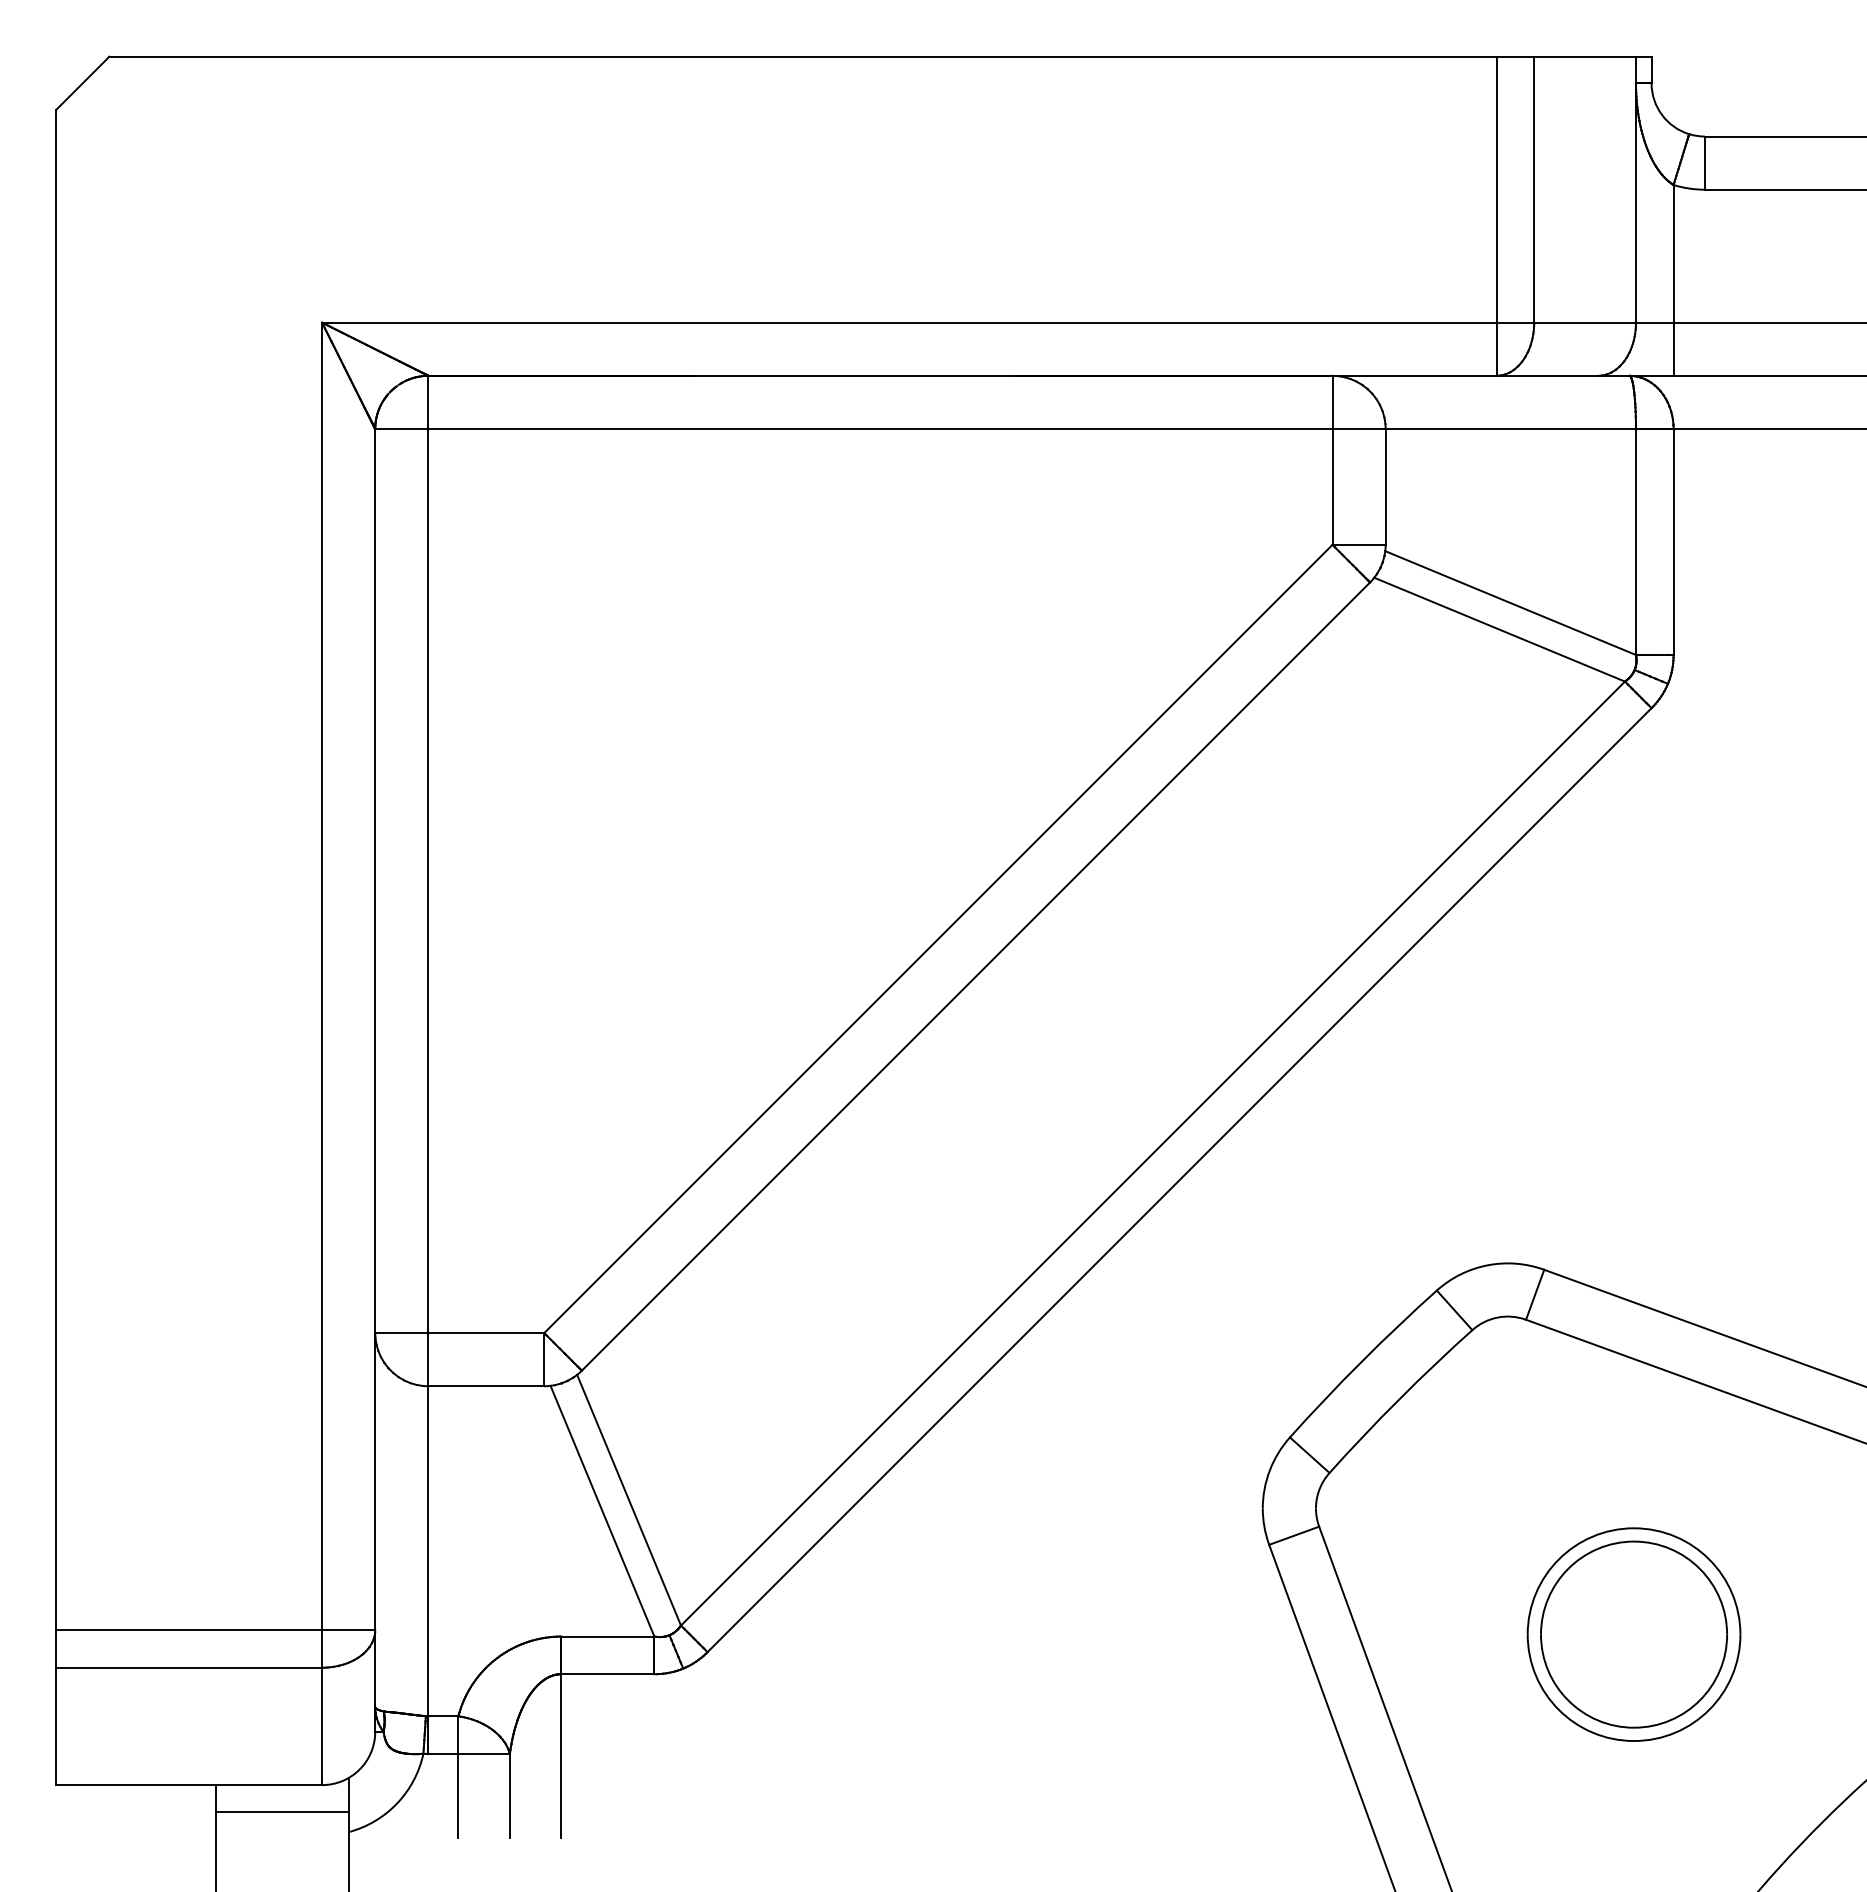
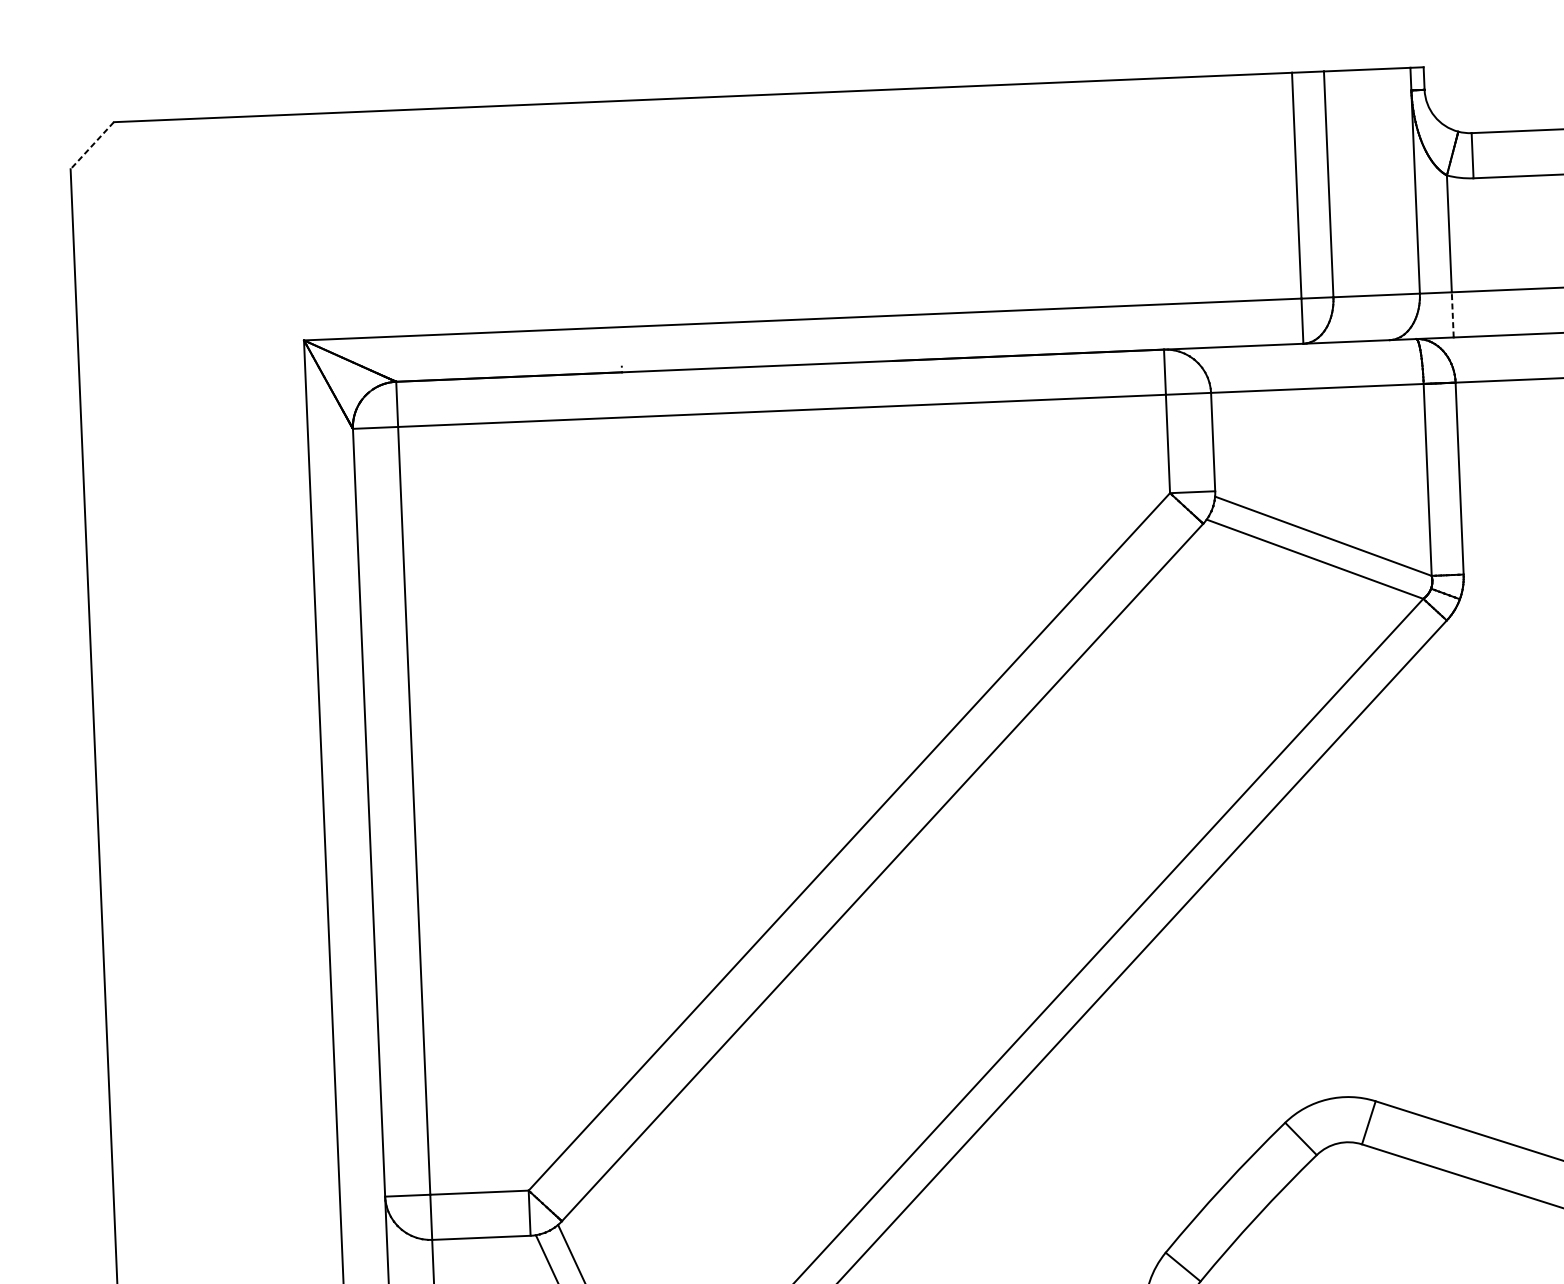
line: (82, 83) -> (92, 145), solid -> dashed
line: (1673, 349) -> (1452, 315), solid -> dashed

